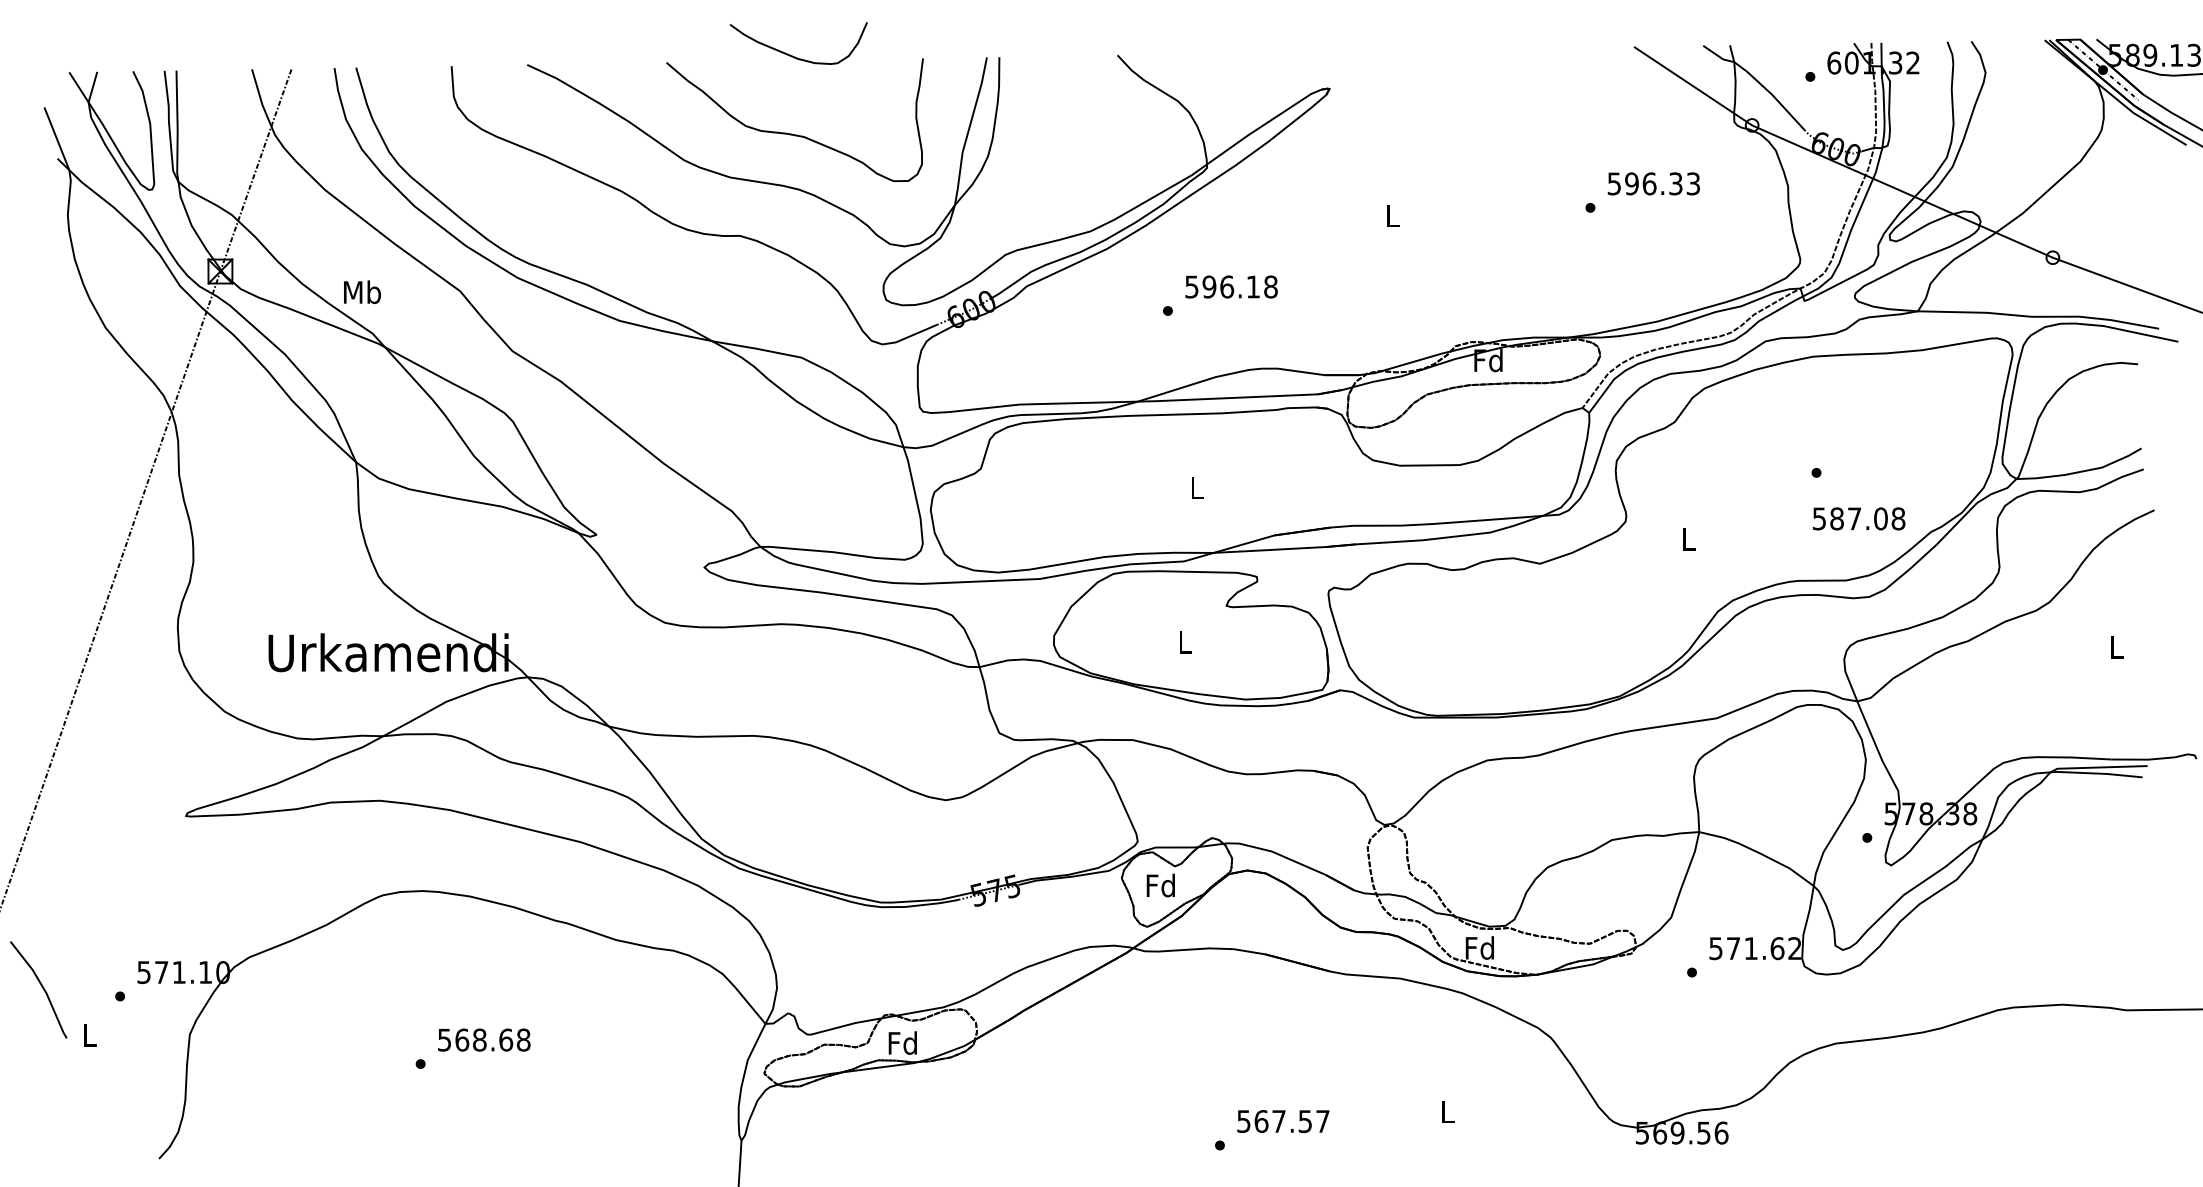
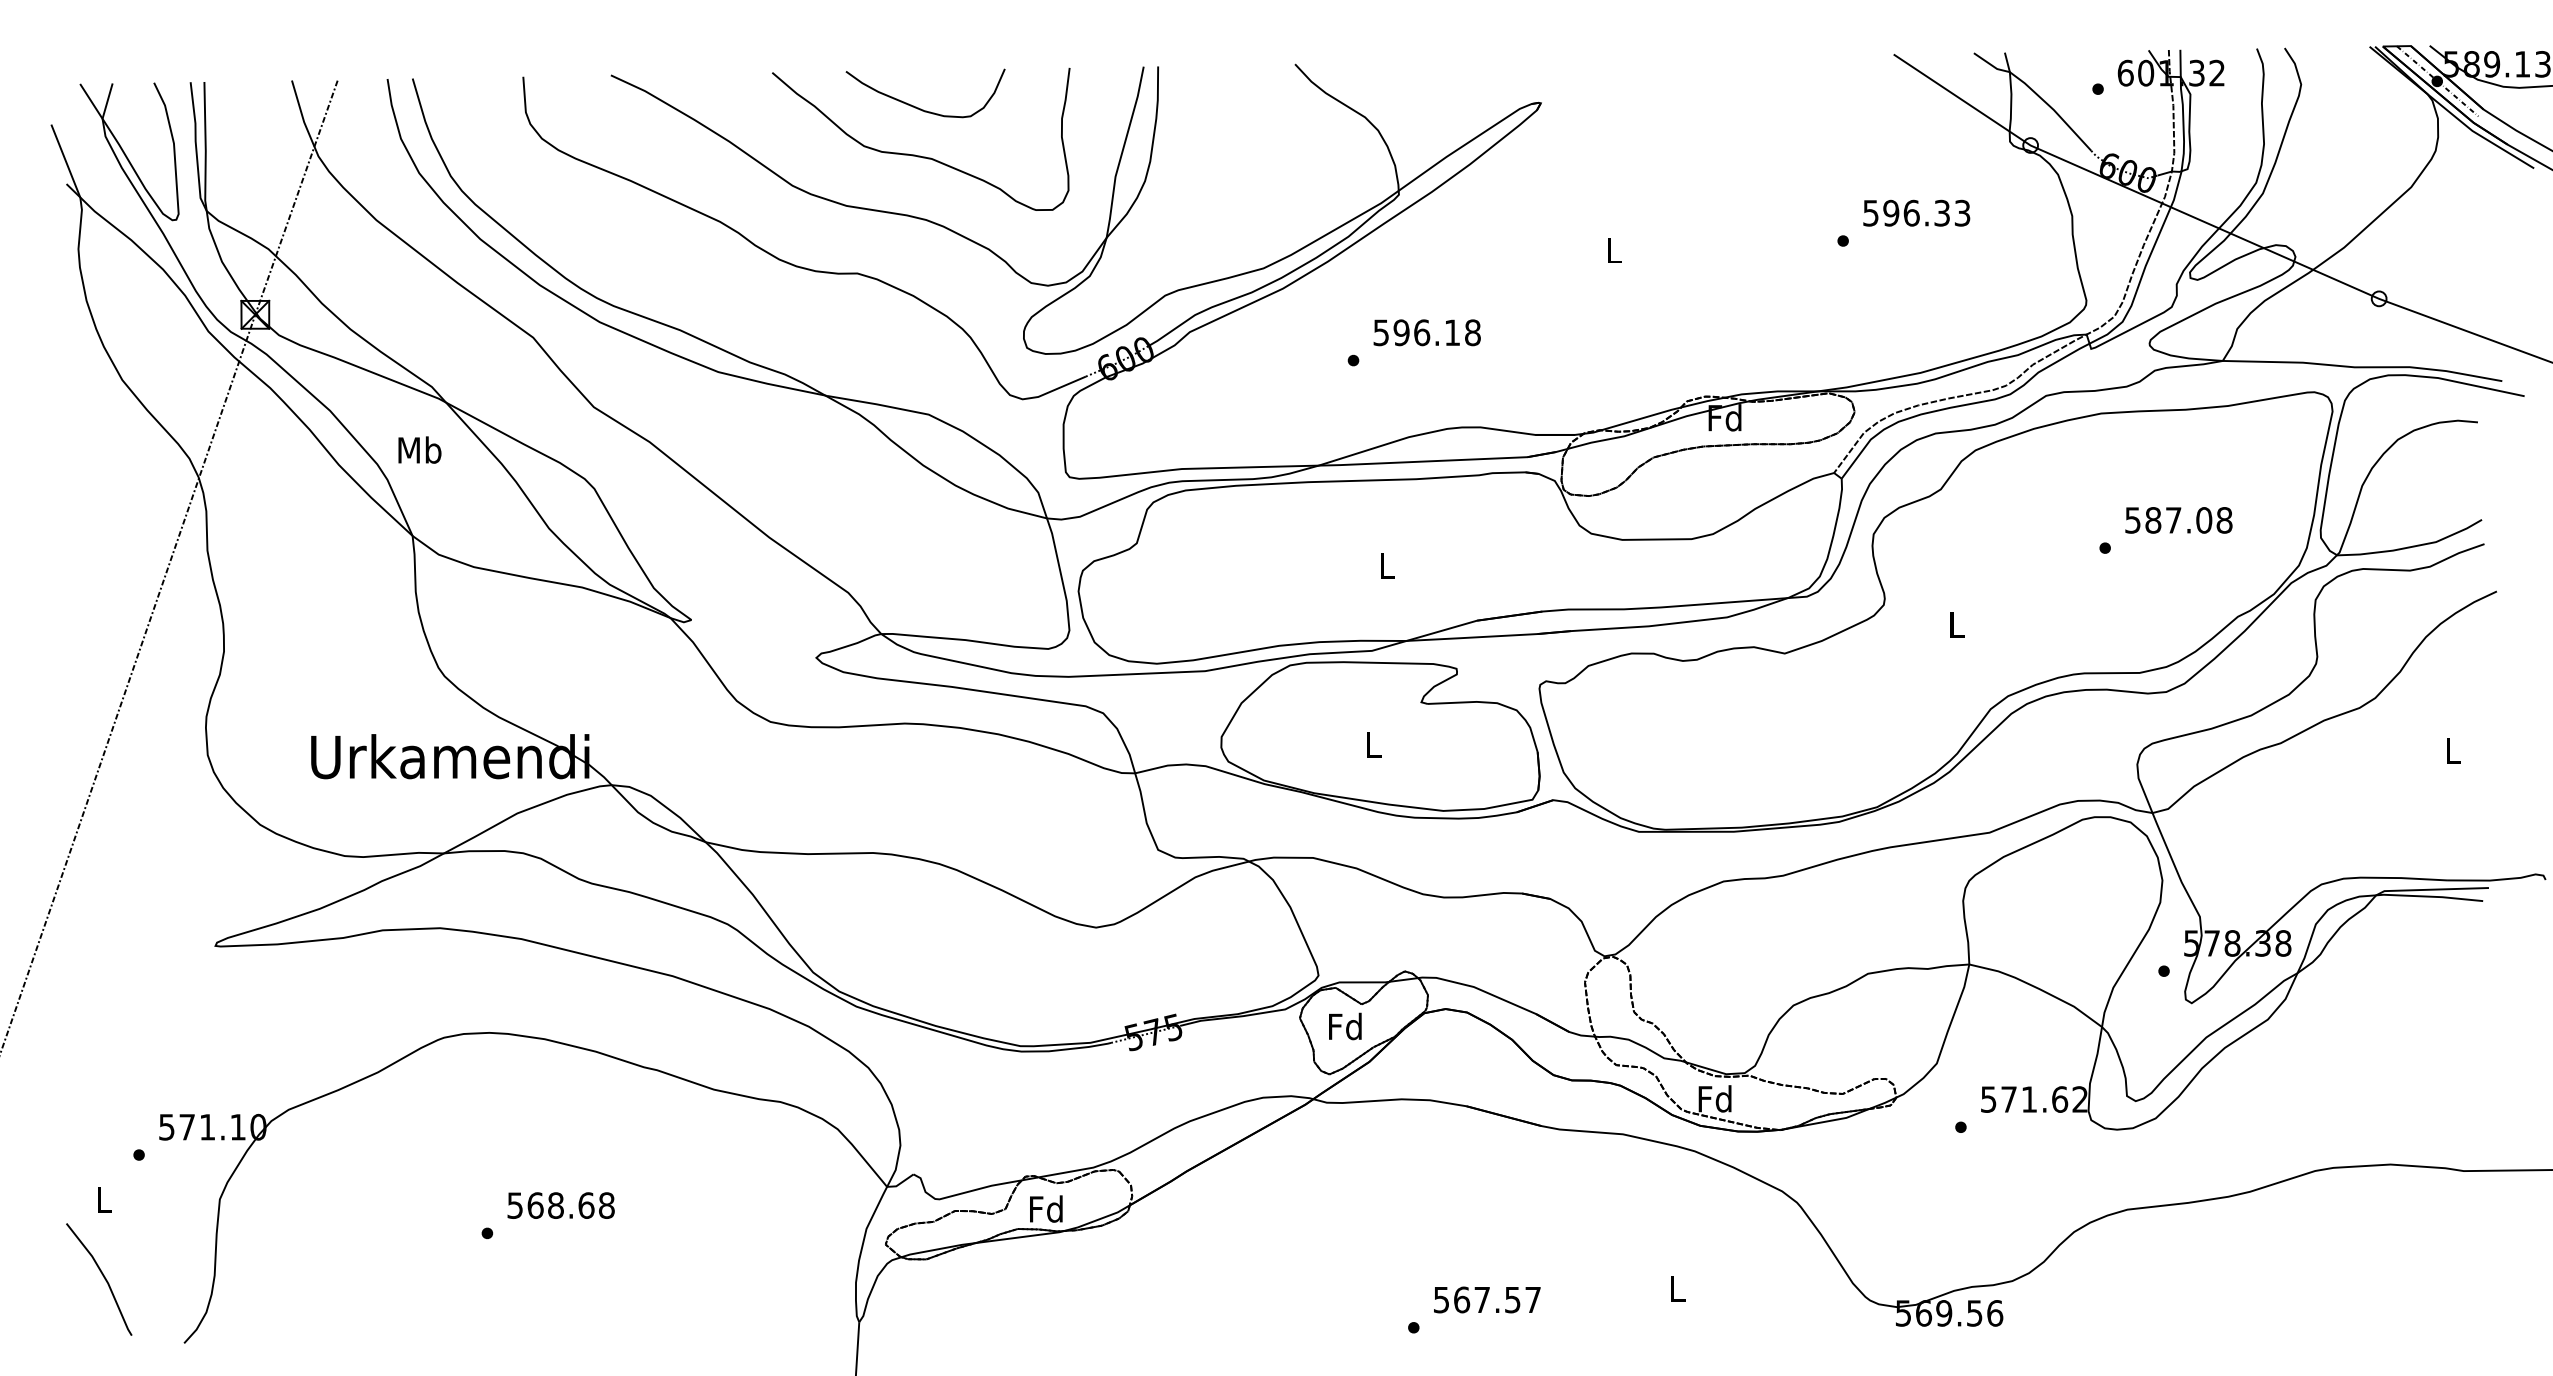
curve: (795, 56) -> (921, 108), moved
text: (362, 291) -> (419, 449), moved
text: (1859, 518) -> (2179, 519), moved
line: (42, 988) -> (103, 1277), moved

